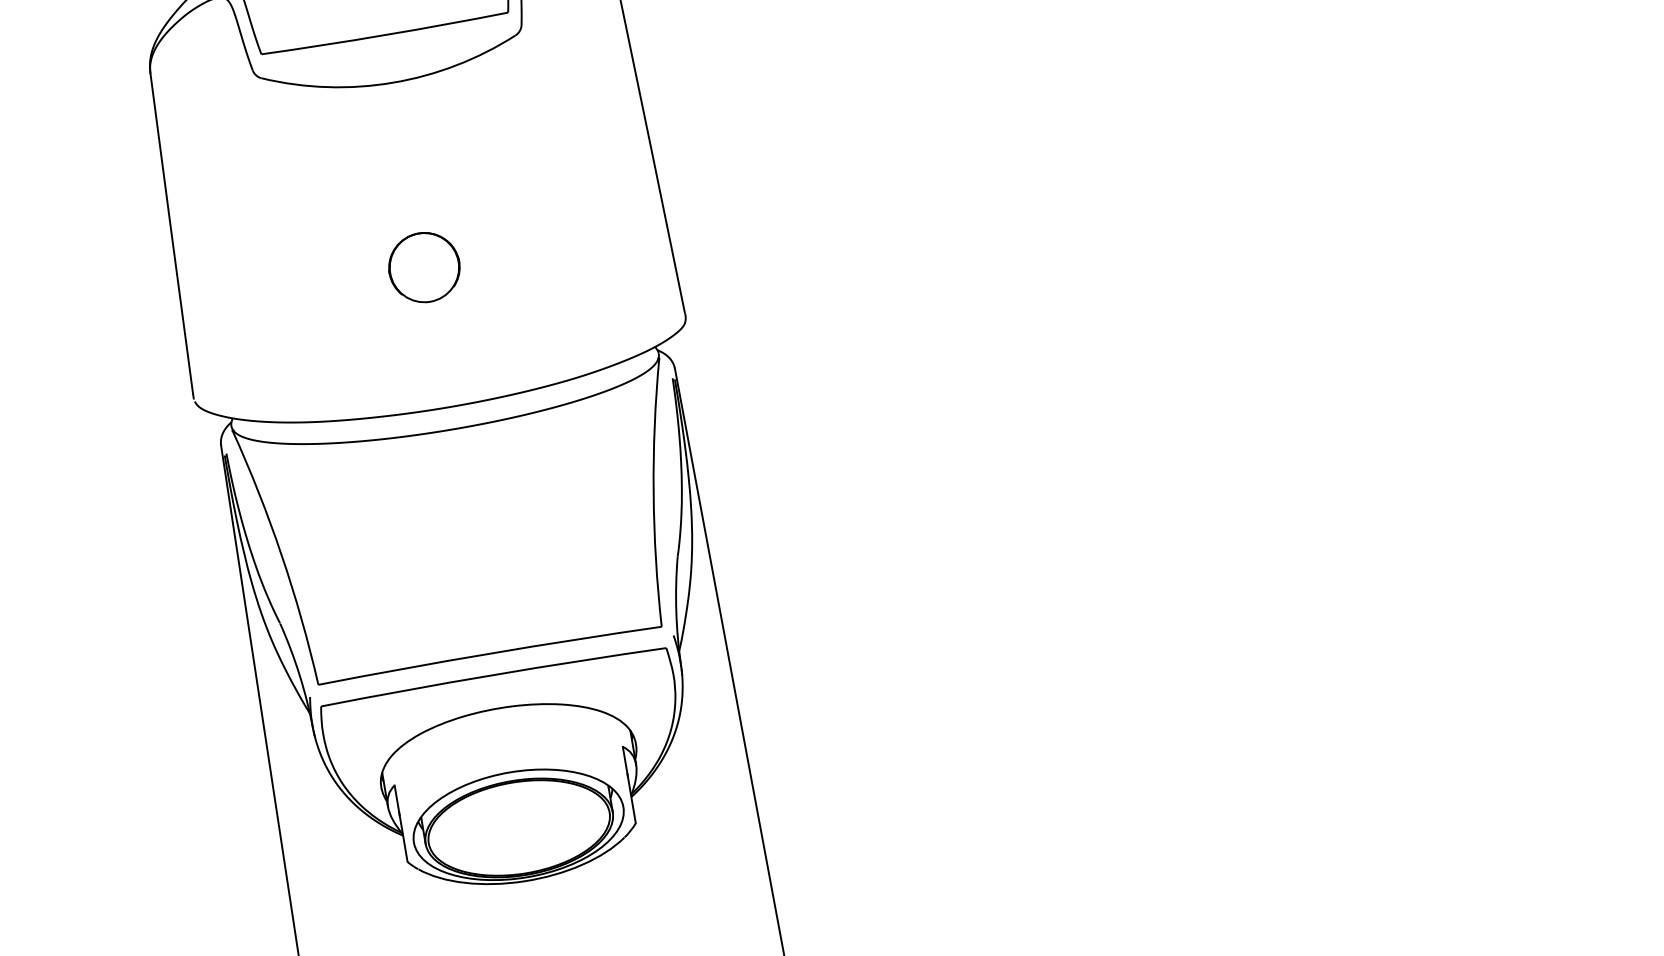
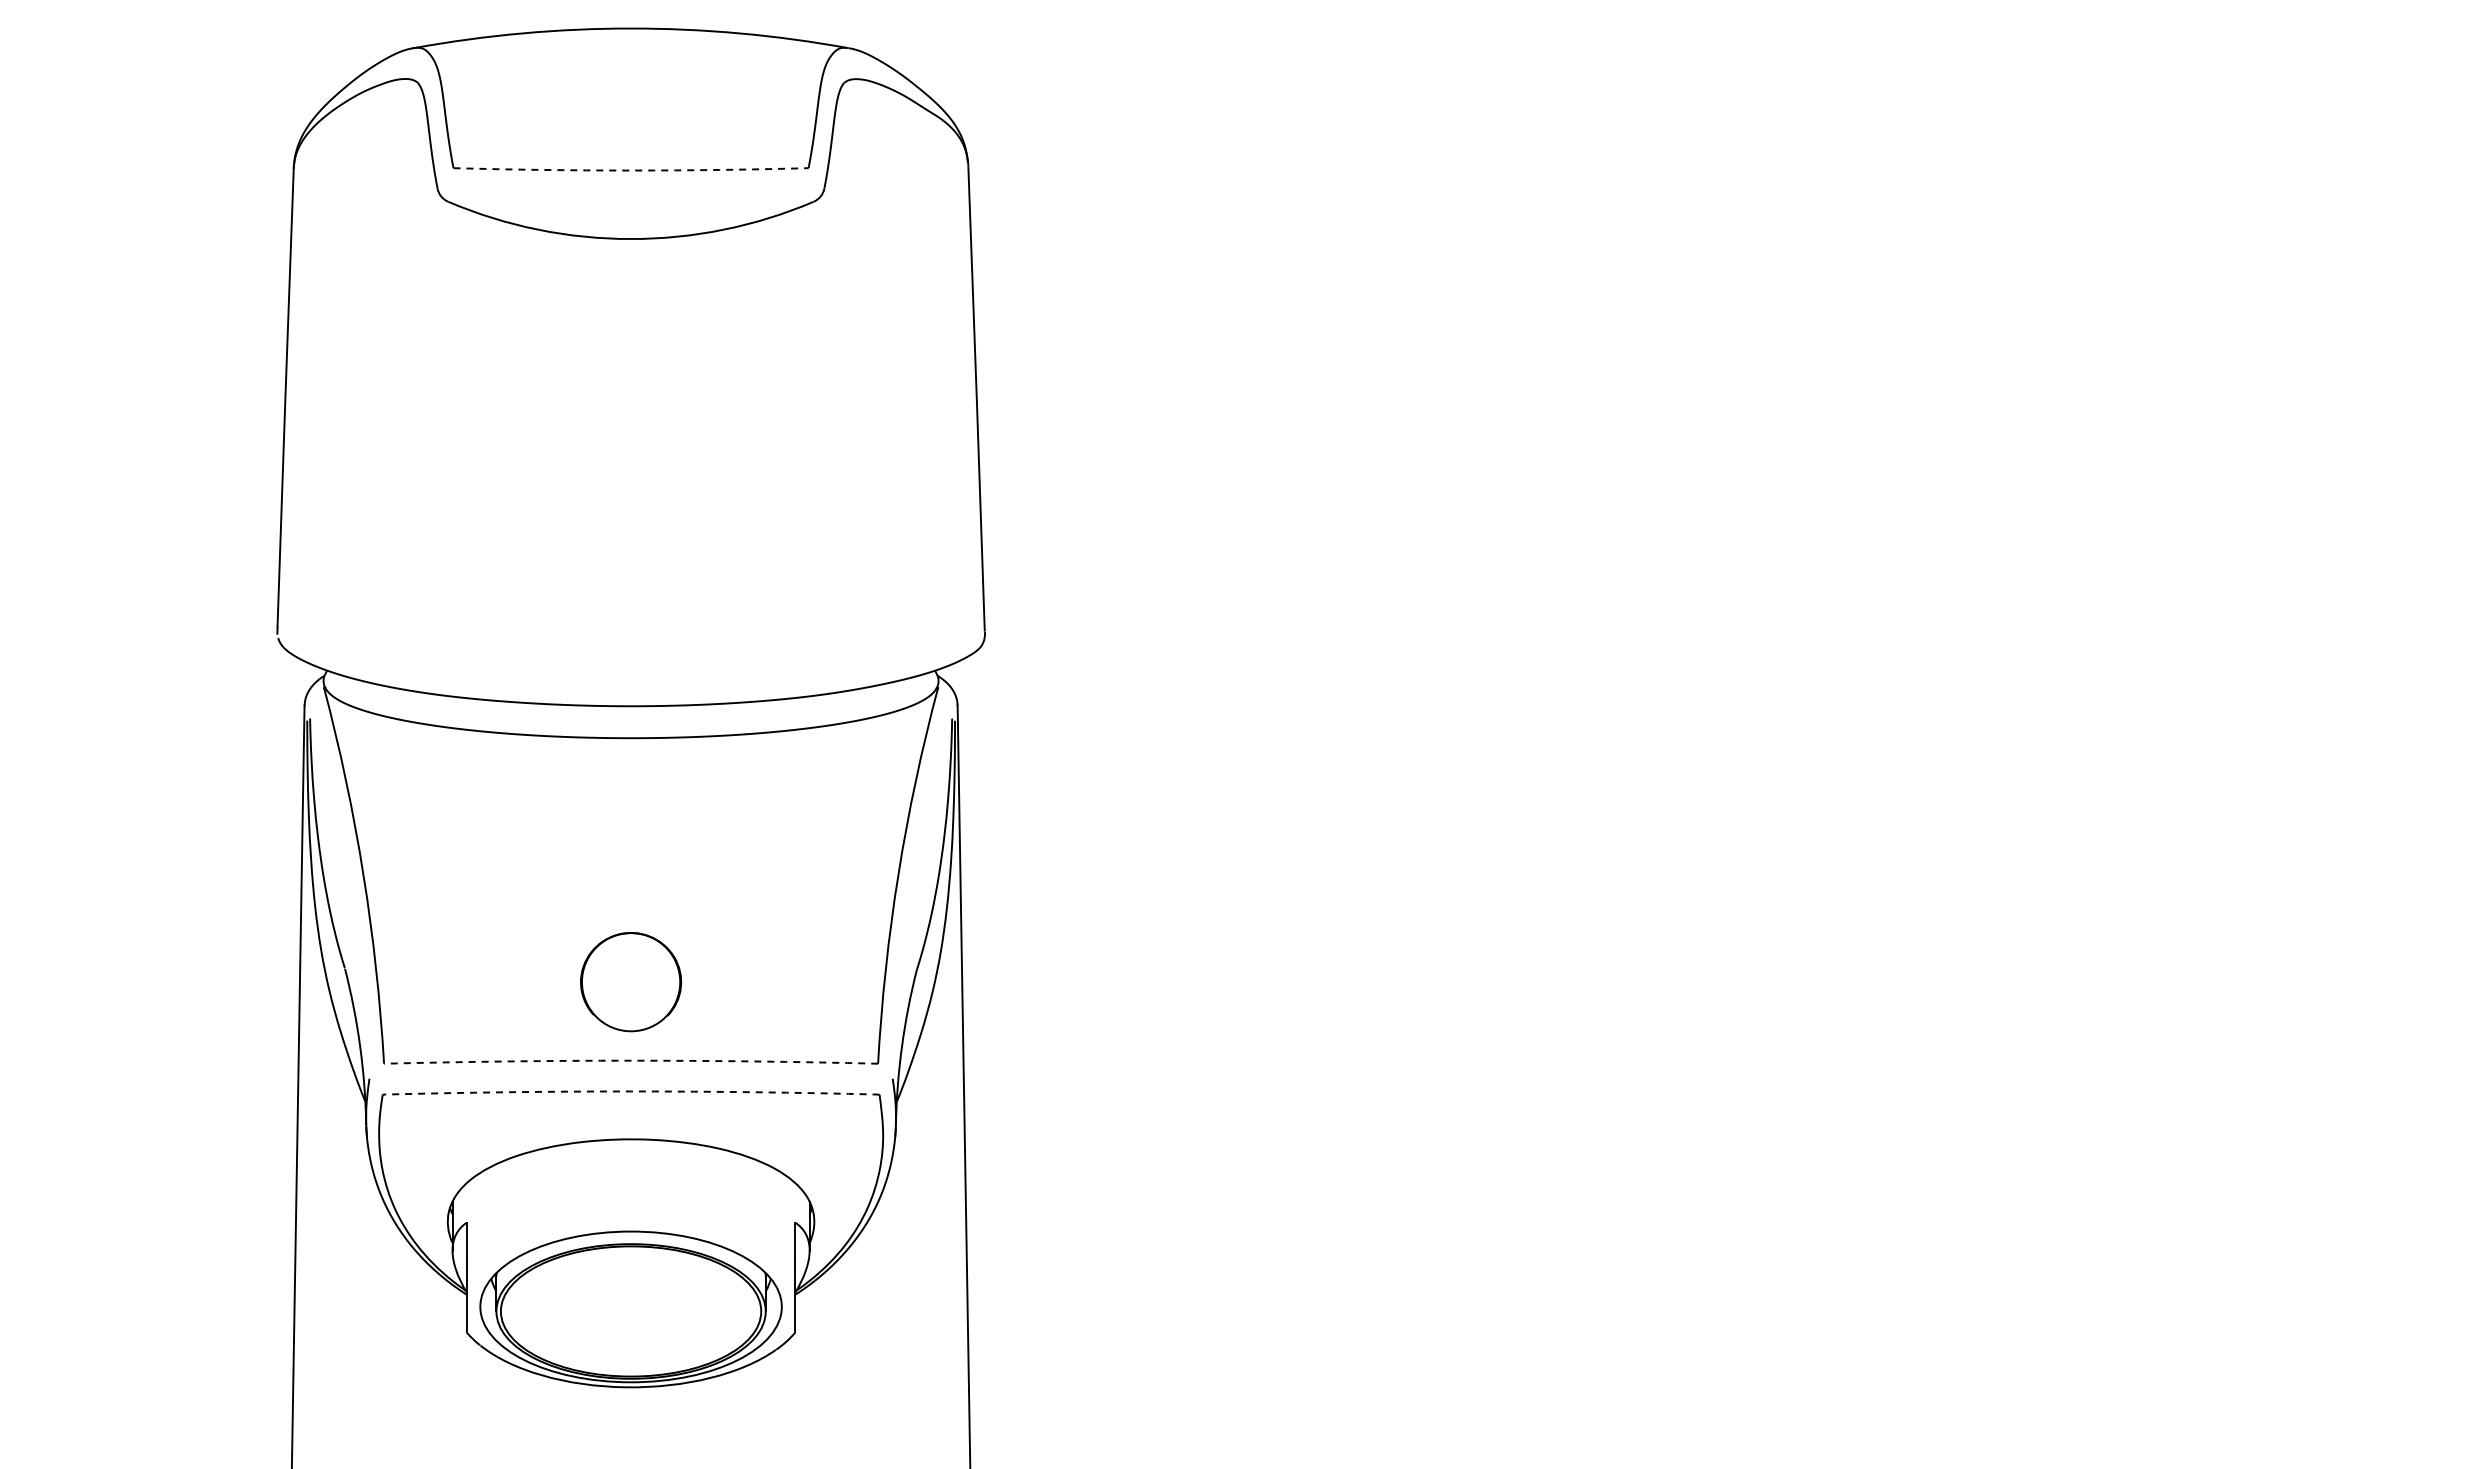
arc: (385, 35) -> (631, 170), solid -> dashed
part: (424, 267) -> (631, 982), moved
arc: (490, 653) -> (631, 1060), solid -> dashed
arc: (493, 675) -> (631, 1091), solid -> dashed

